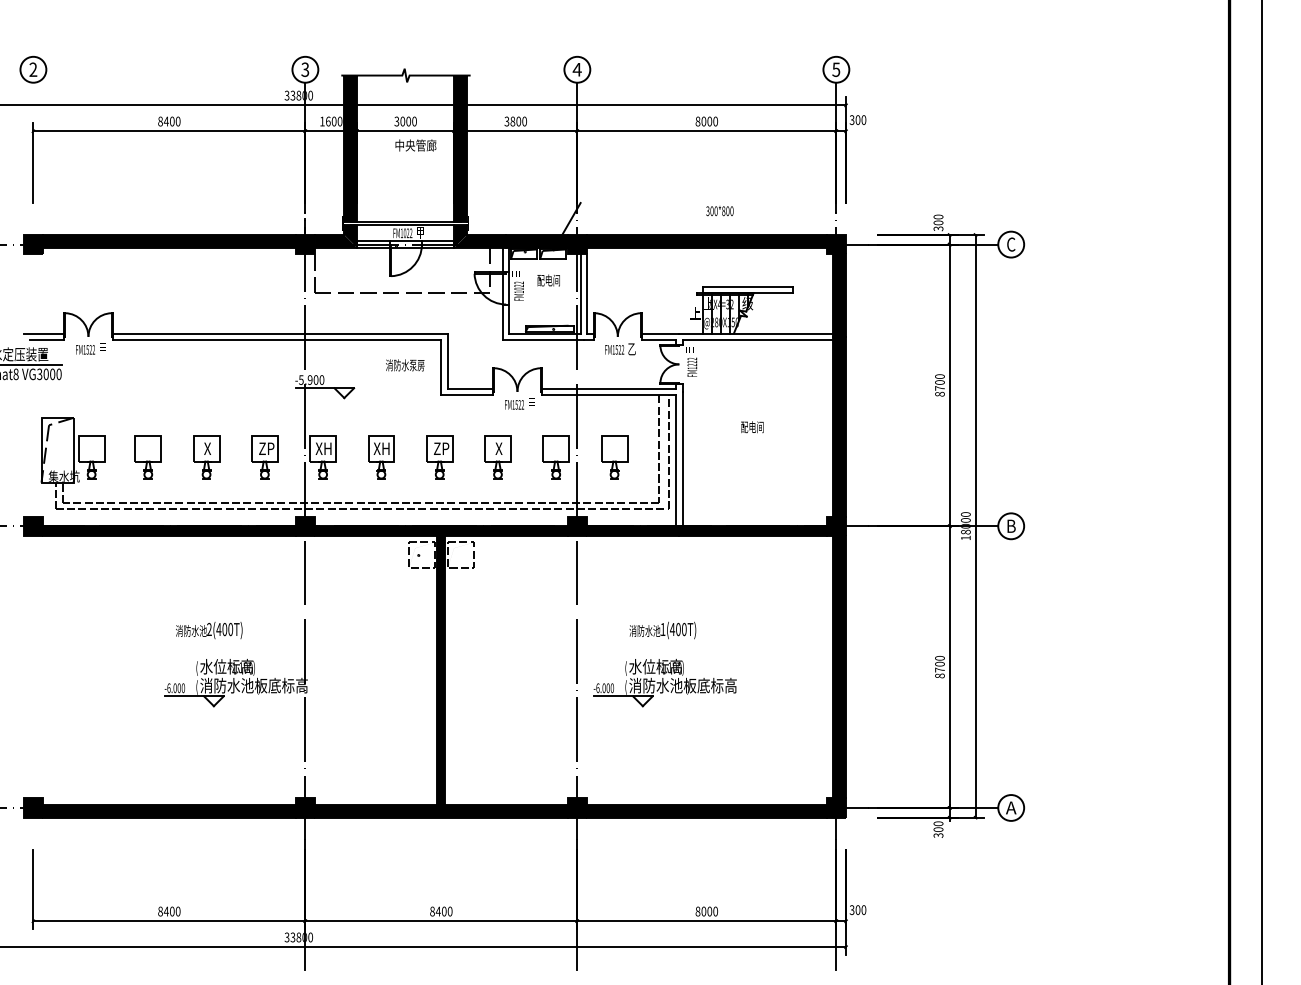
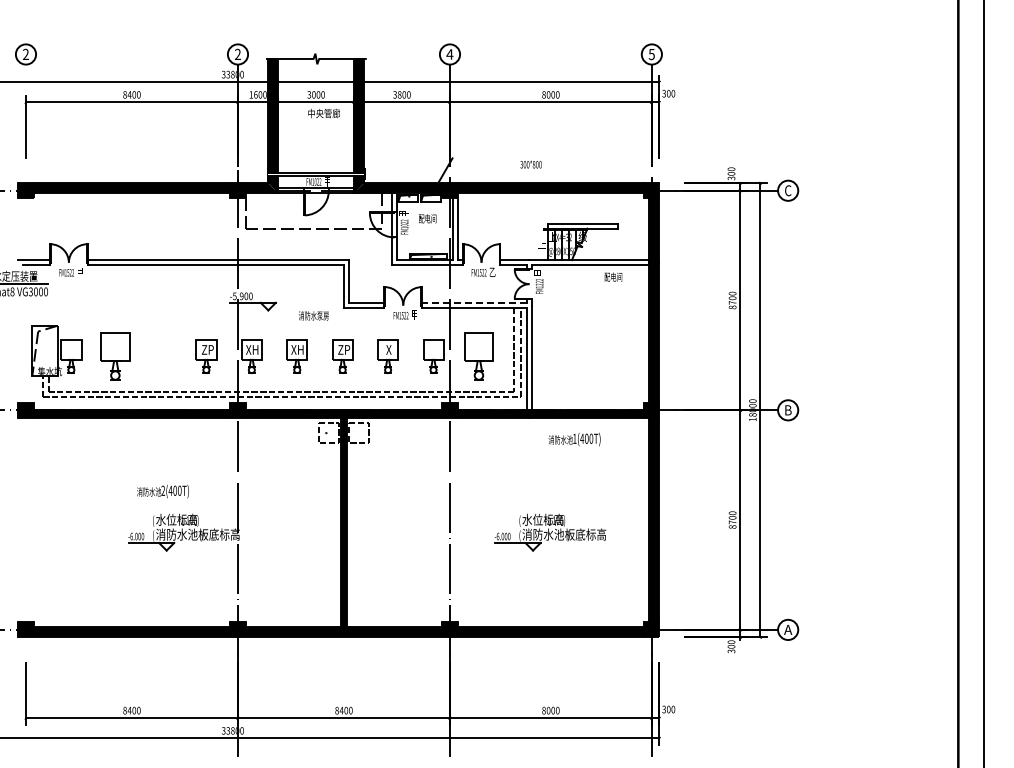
text: (304, 69) -> (237, 54), 3 -> 2
text: (719, 210) -> (530, 164), moved
text: (404, 364) -> (313, 315), moved
line: (608, 389) -> (474, 303), solid -> dashed
text: (752, 426) -> (613, 276), moved
part: (148, 457) -> (115, 356), size x1.4
part: (205, 457) -> (160, 356), removed
part: (613, 457) -> (478, 356), size x1.4
text: (662, 630) -> (574, 439), moved
part: (665, 683) -> (550, 532), moved

